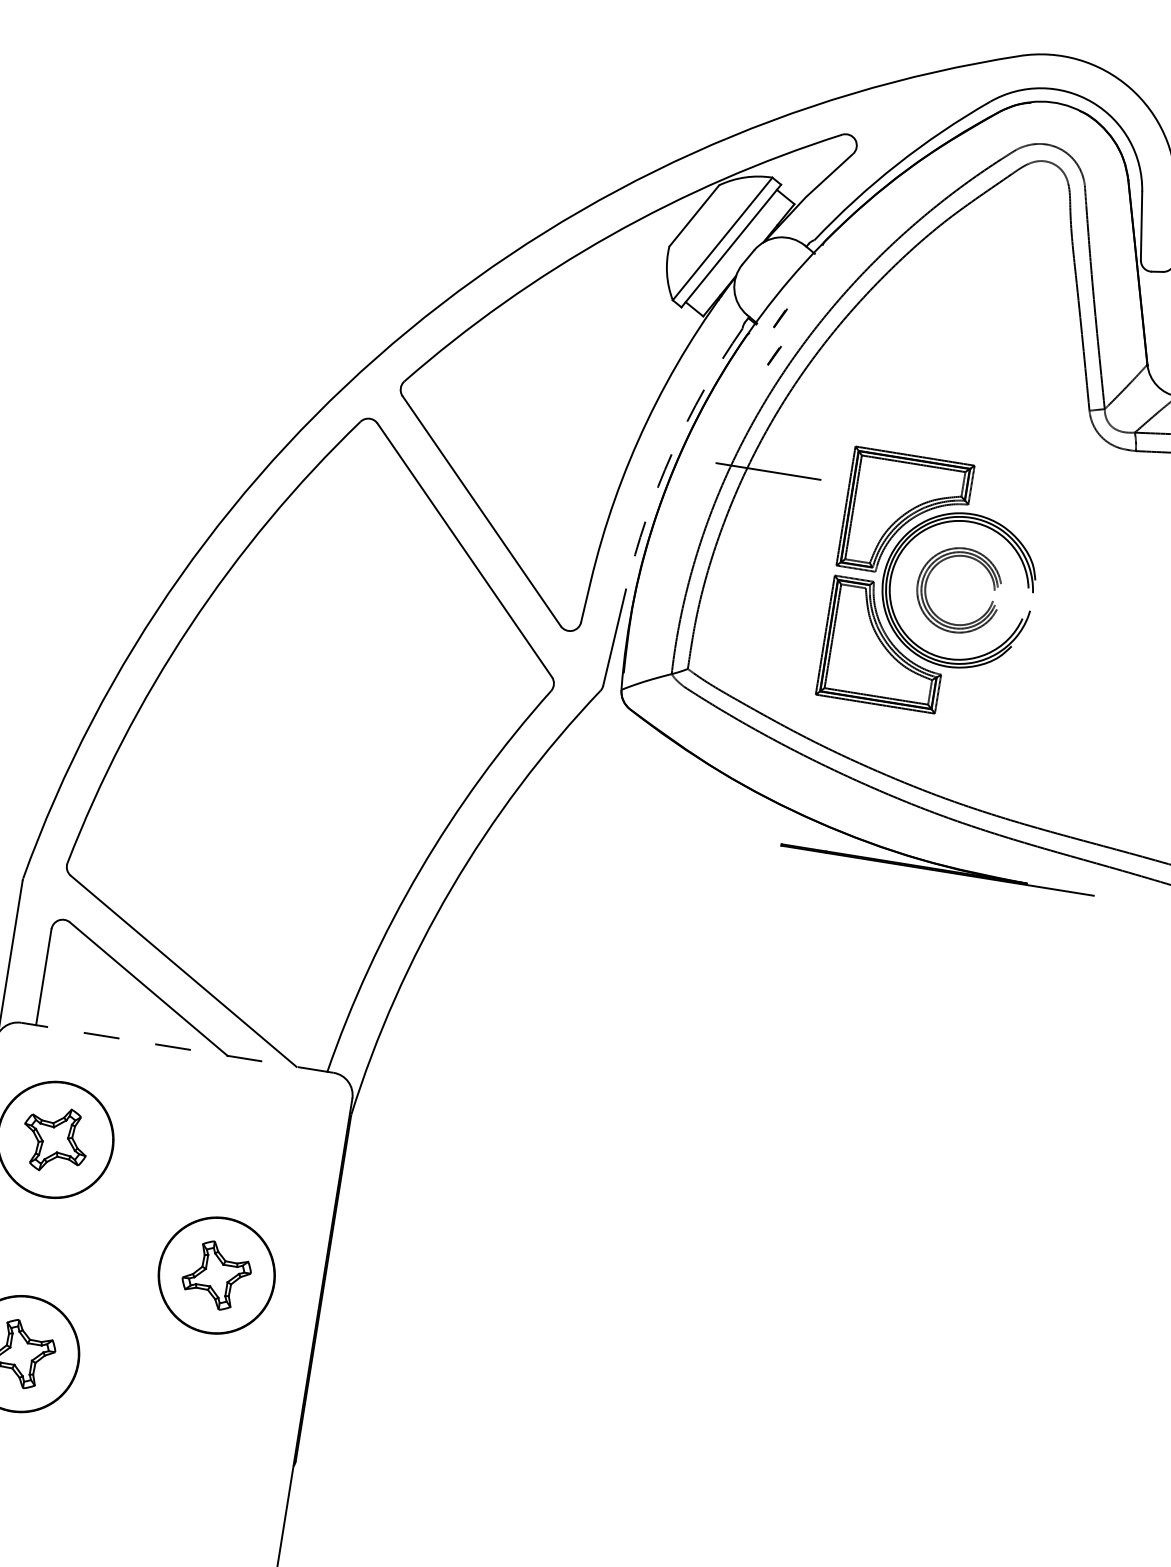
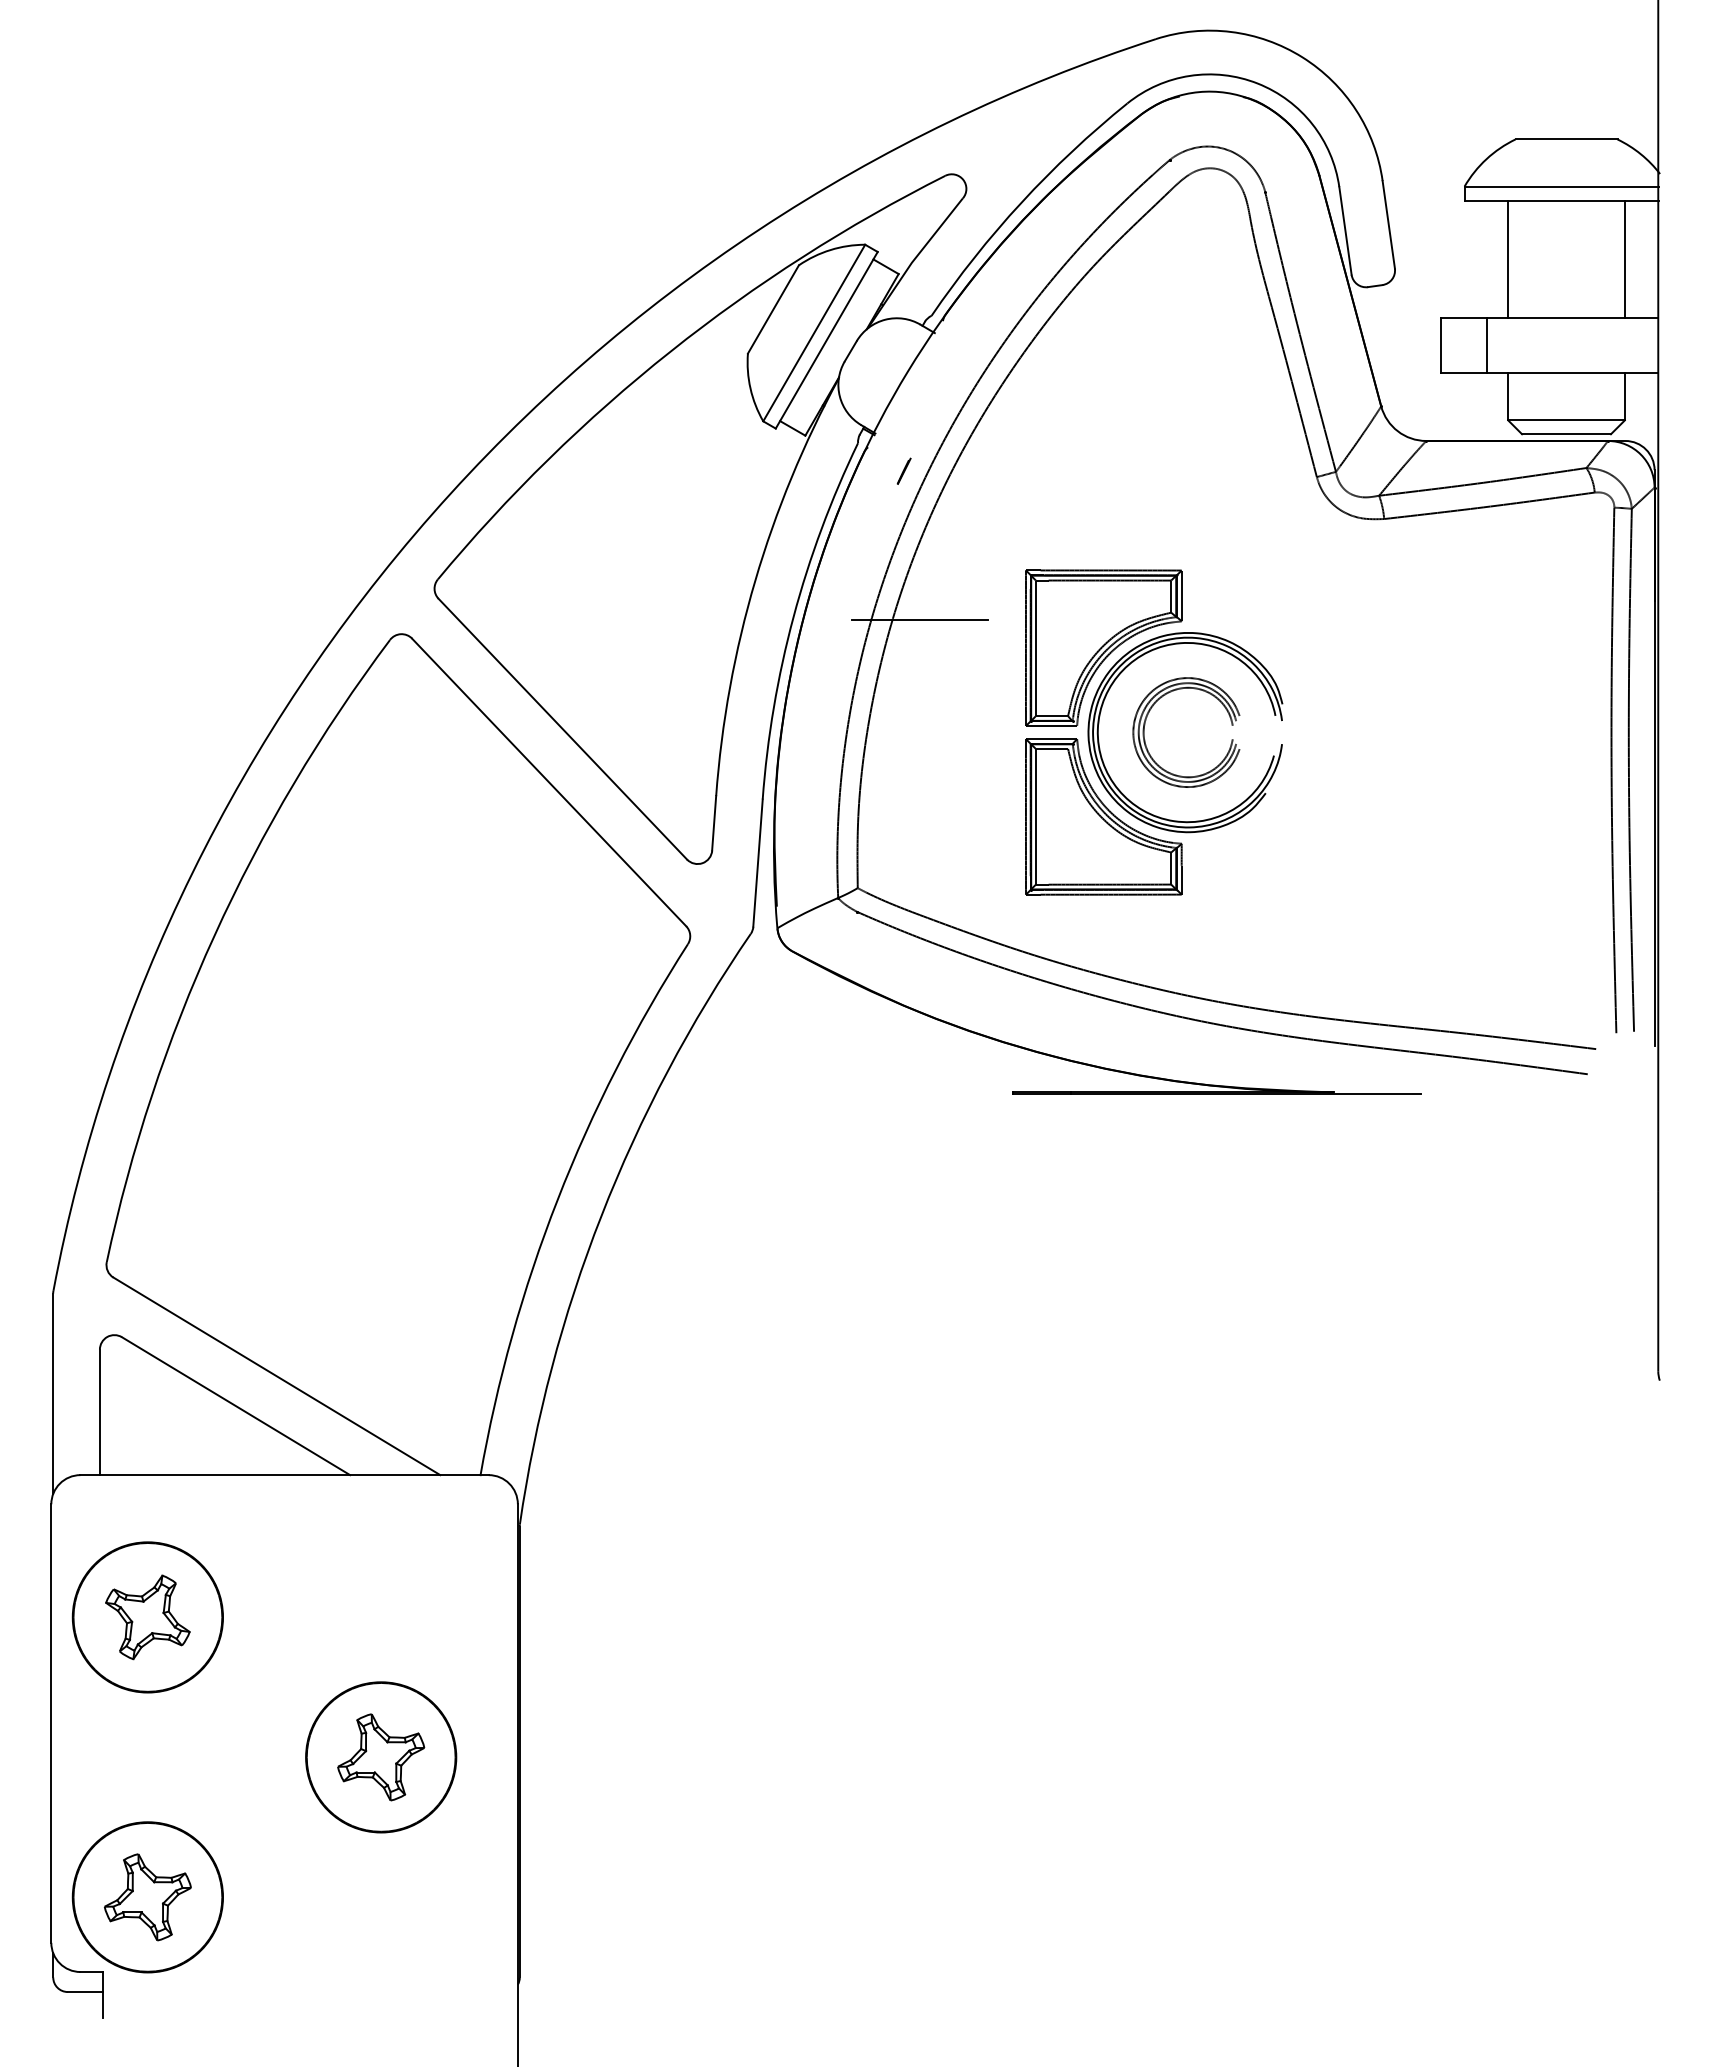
line: (780, 317) -> (903, 421), removed
arc: (672, 453) -> (793, 616), dashed -> solid
line: (177, 1048) -> (284, 1475), dashed -> solid

